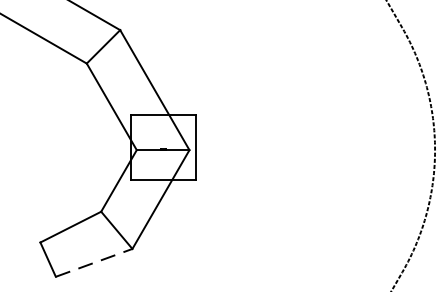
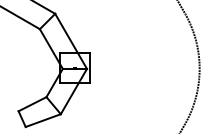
line: (94, 262) -> (43, 120), dashed -> solid

